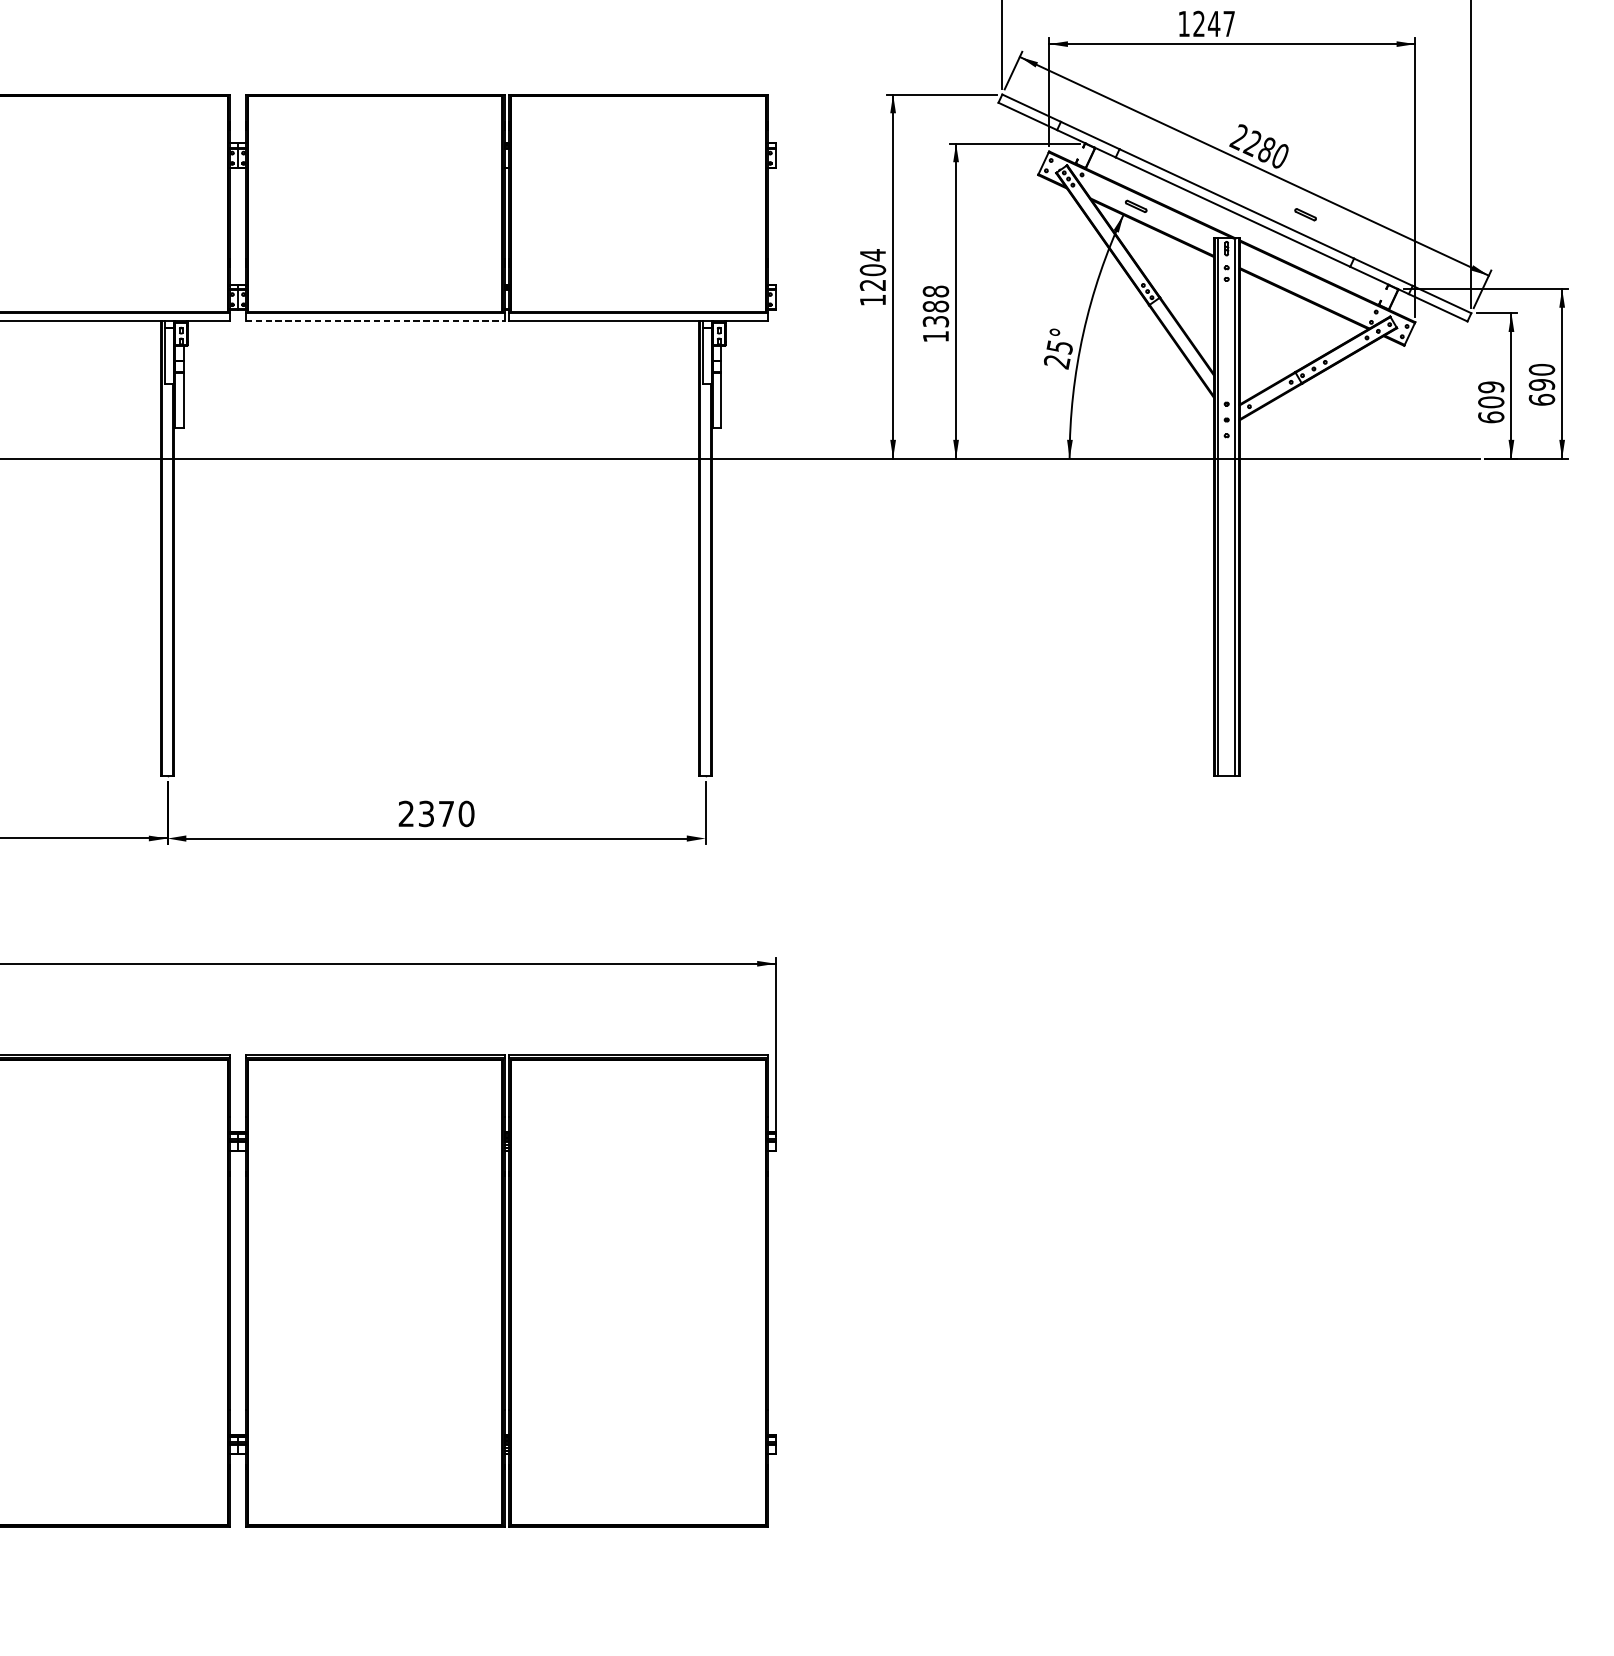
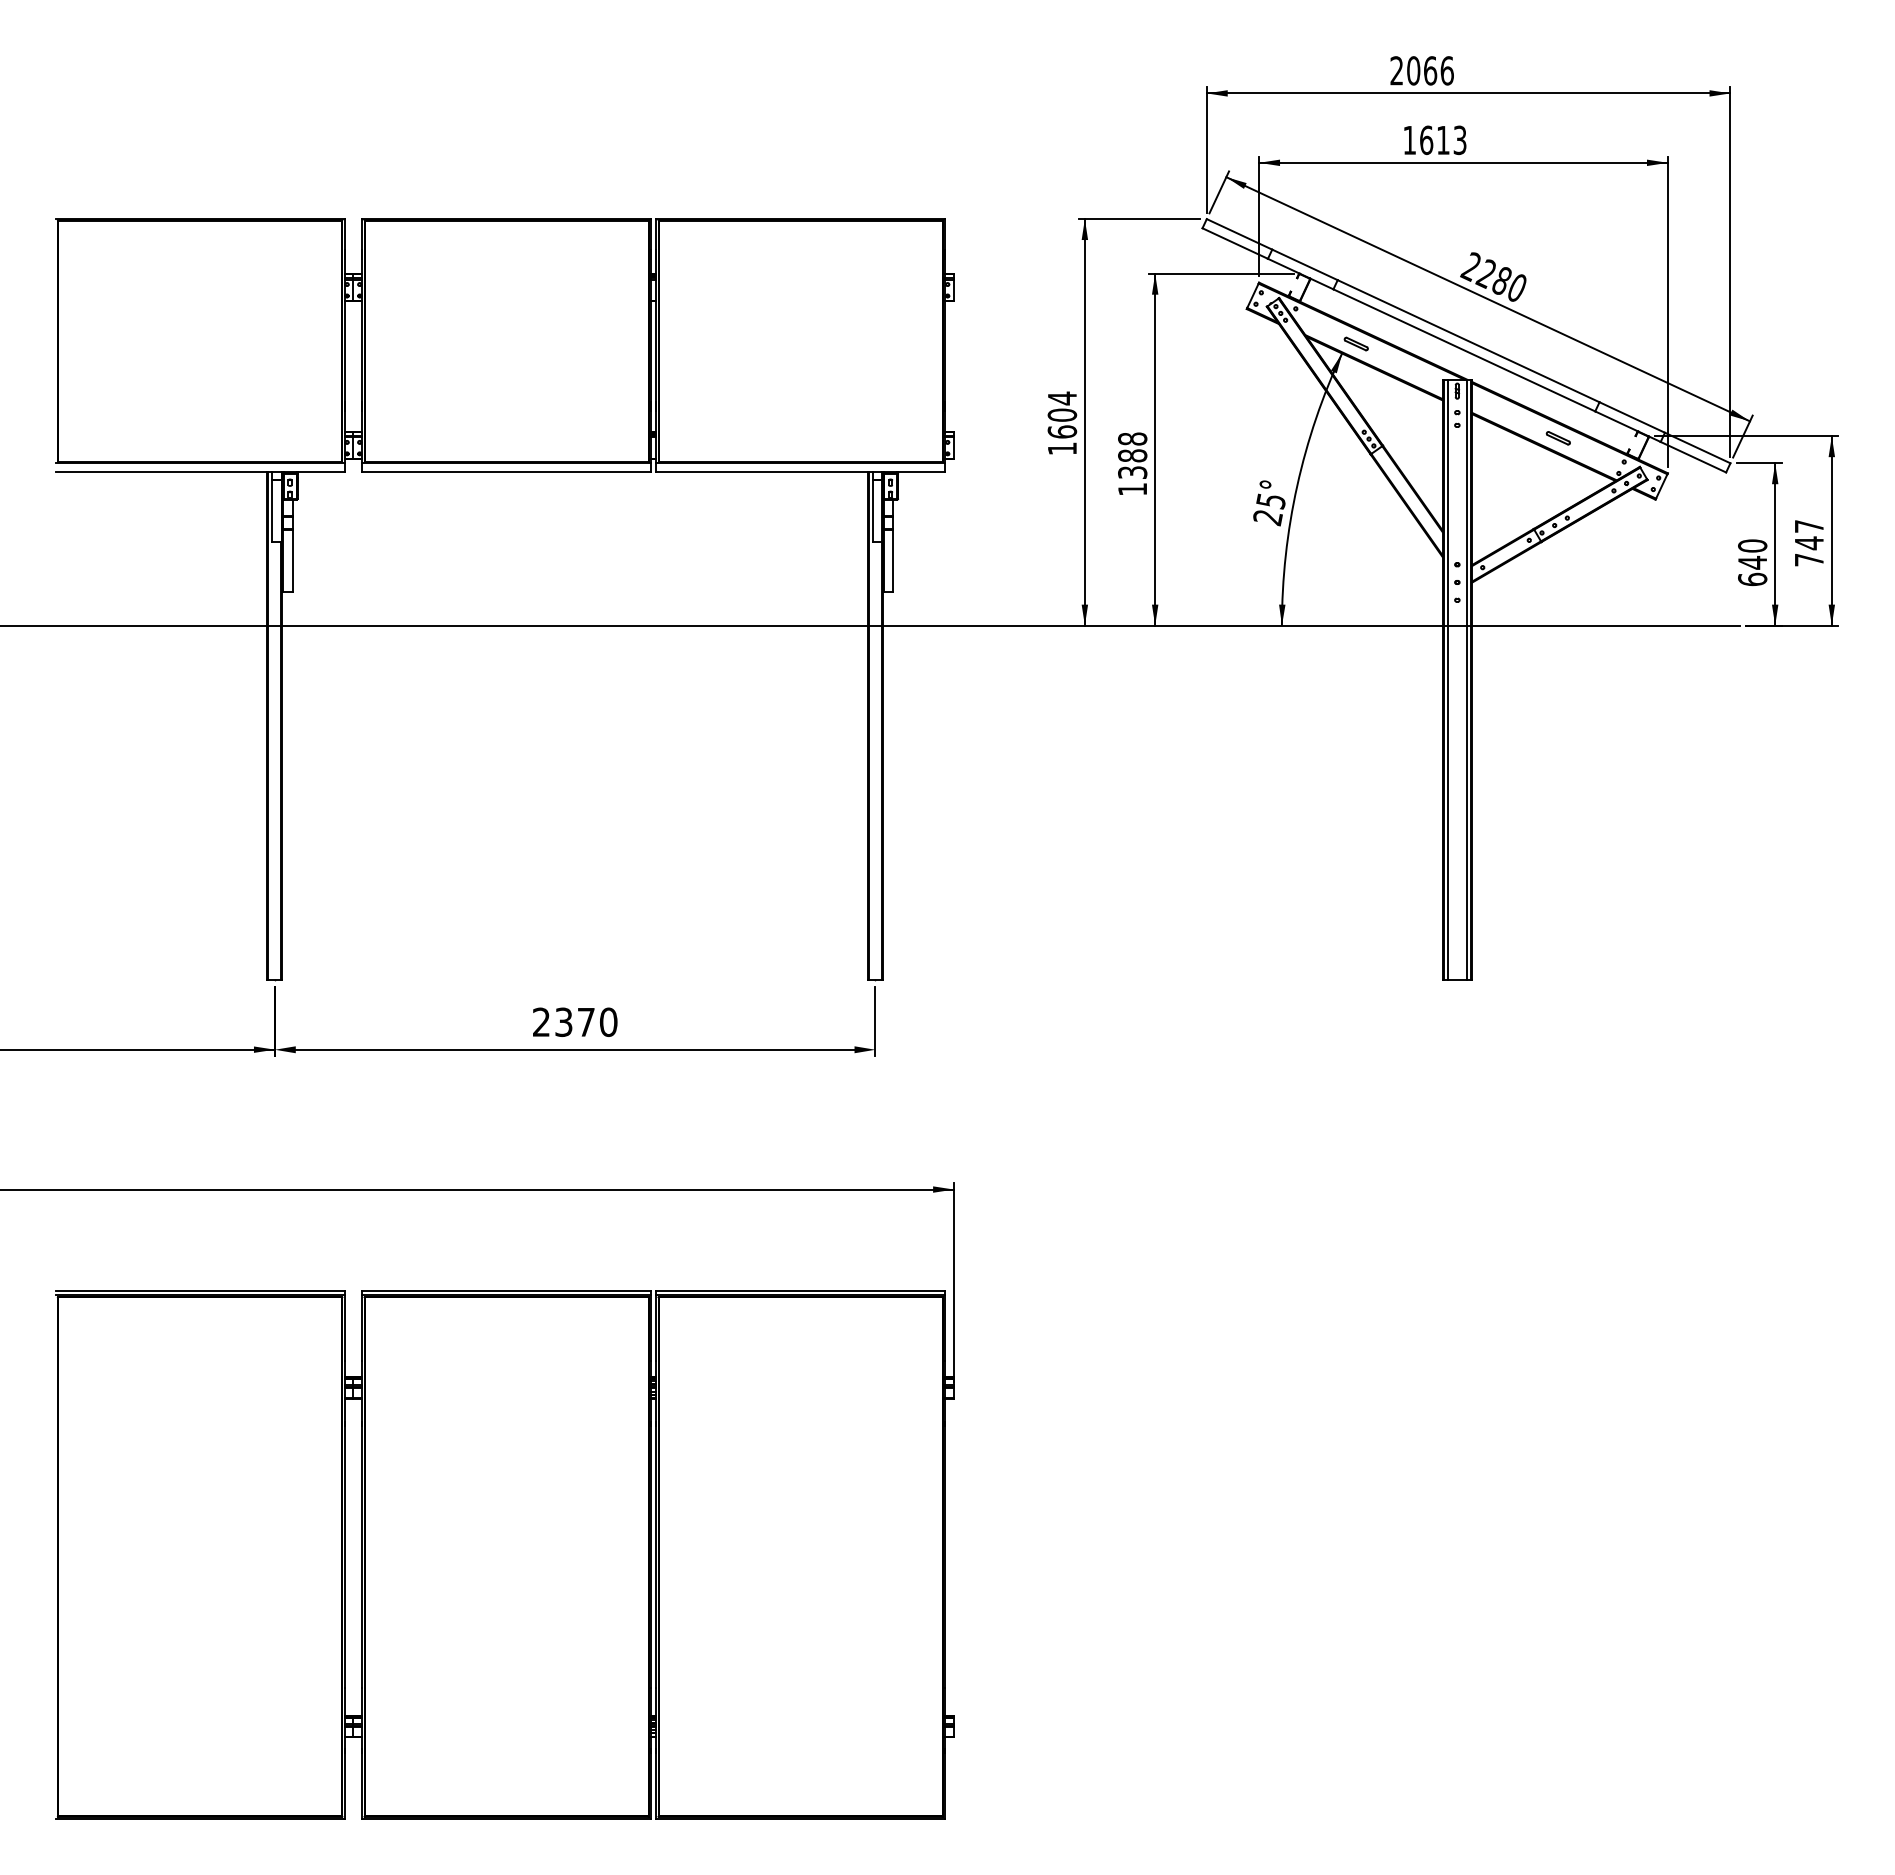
text: (1214, 24) -> (1443, 140), 1247 -> 1613
part: (1304, 214) -> (1557, 438), moved
text: (873, 284) -> (1062, 431), 1204 -> 1604
line: (375, 321) -> (507, 472), dashed -> solid
text: (1542, 384) -> (1809, 542), 690 -> 747
text: (1491, 394) -> (1752, 554), 609 -> 640

